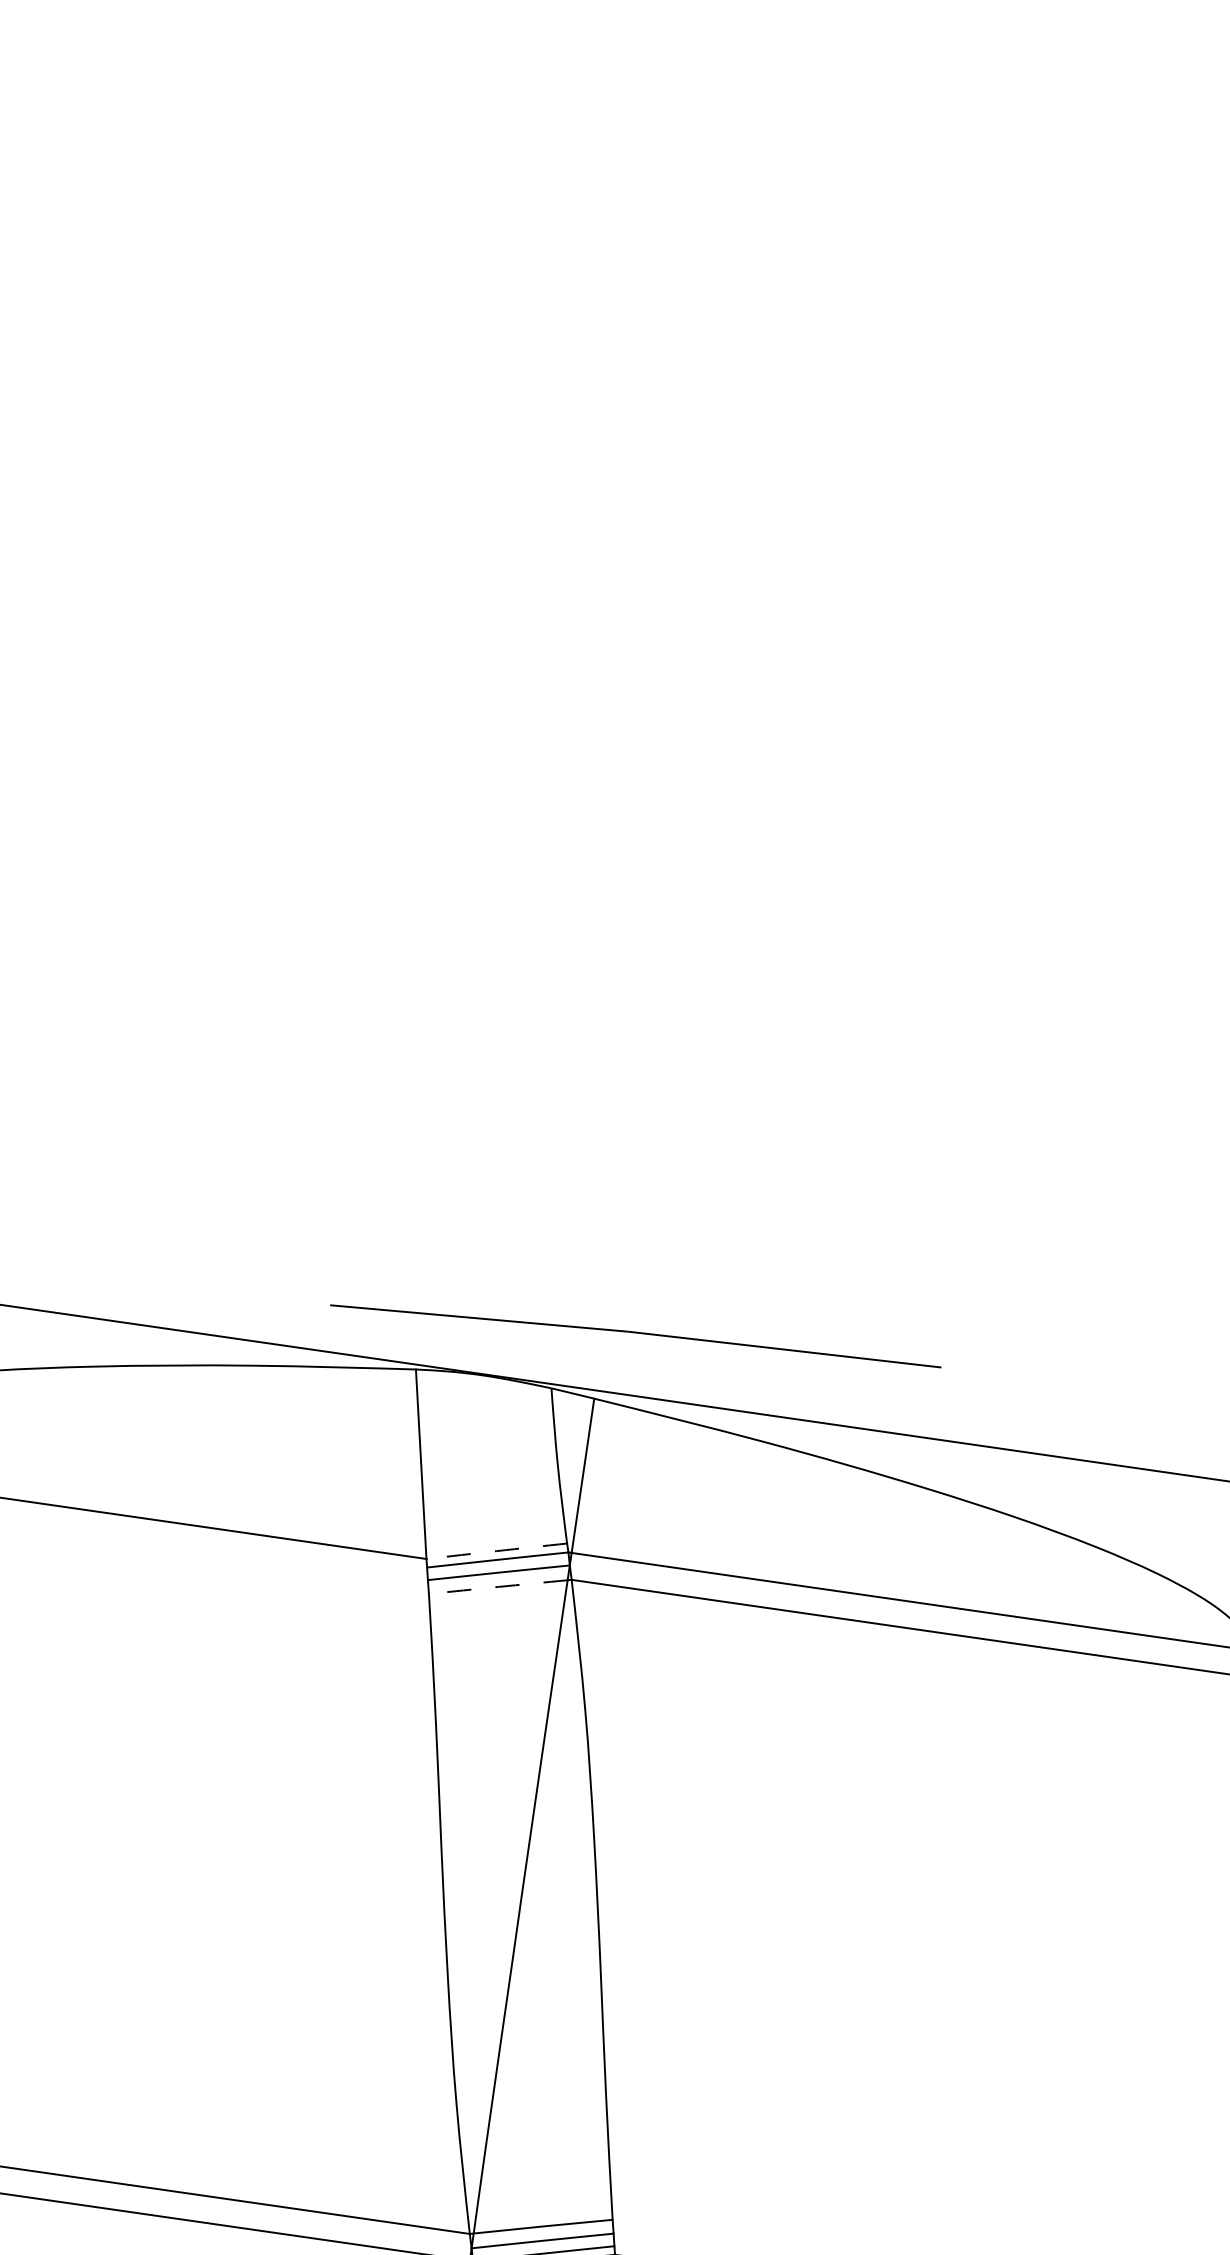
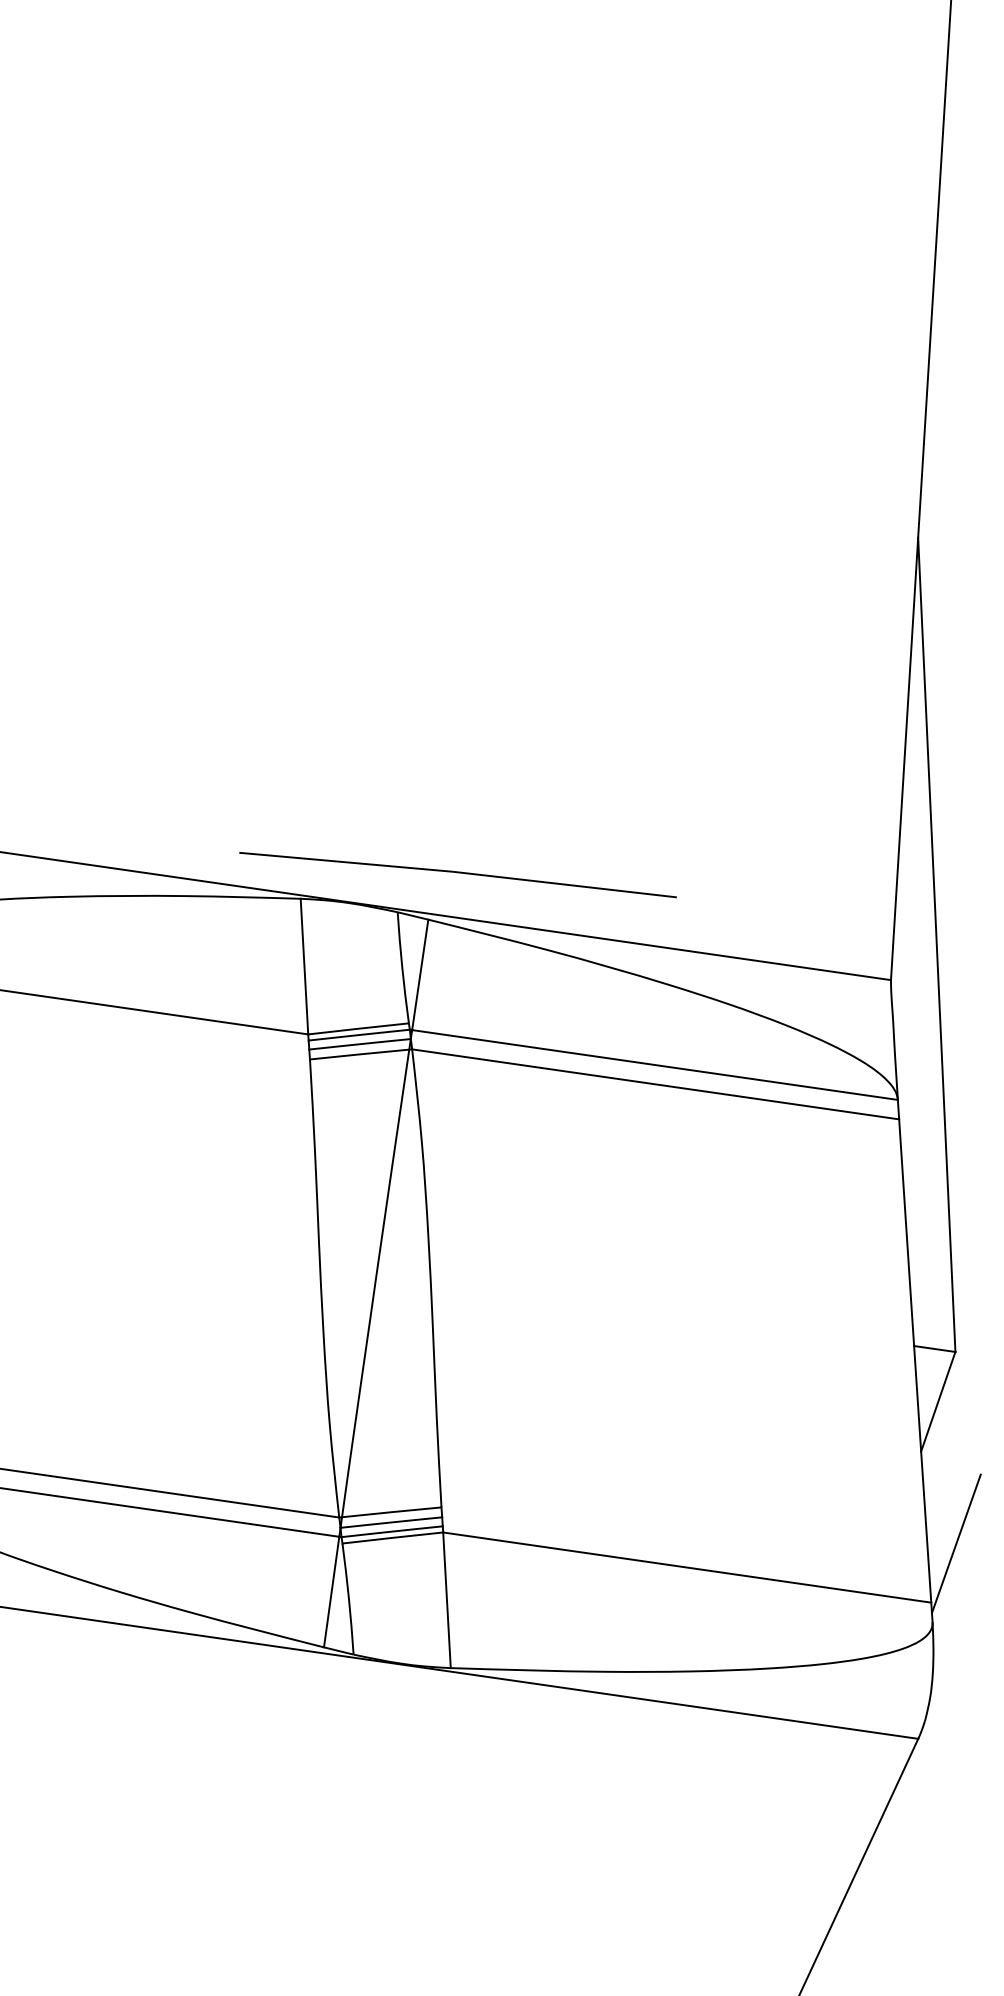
arc: (496, 1550) -> (358, 1028), dashed -> solid
arc: (498, 1587) -> (359, 1054), dashed -> solid

